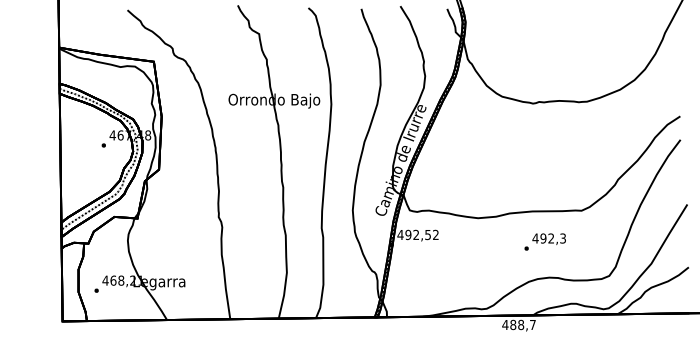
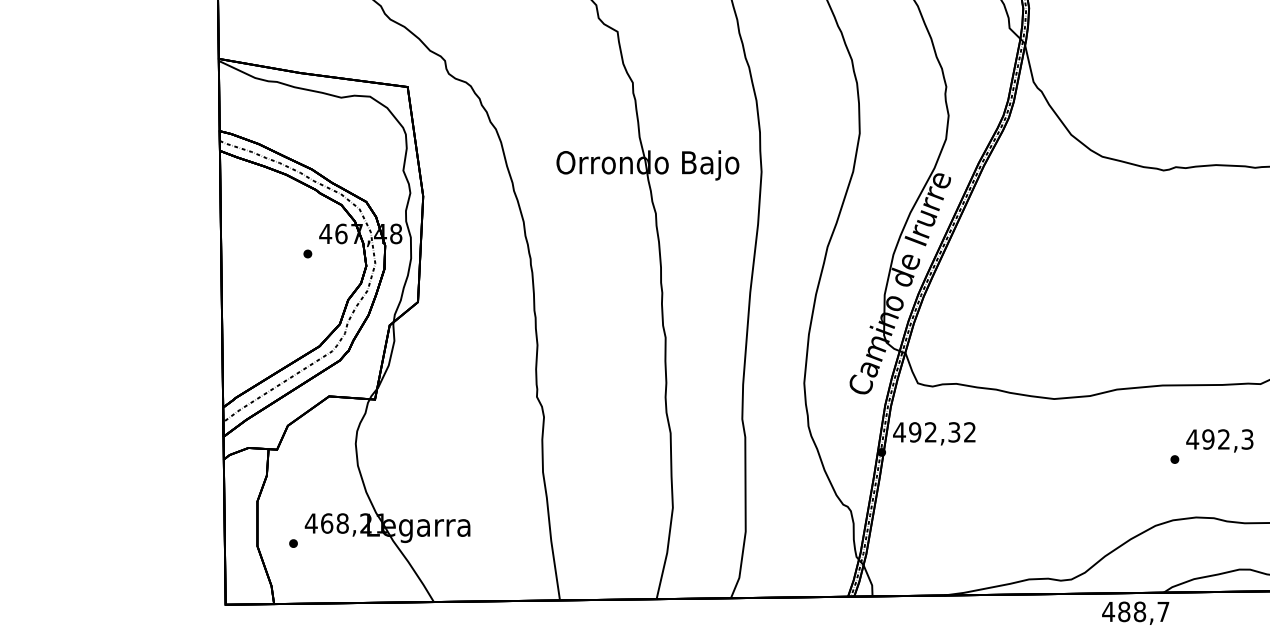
text: (427, 233) -> (953, 429), 492,52 -> 492,32
text: (544, 241) -> (1210, 445), moved

